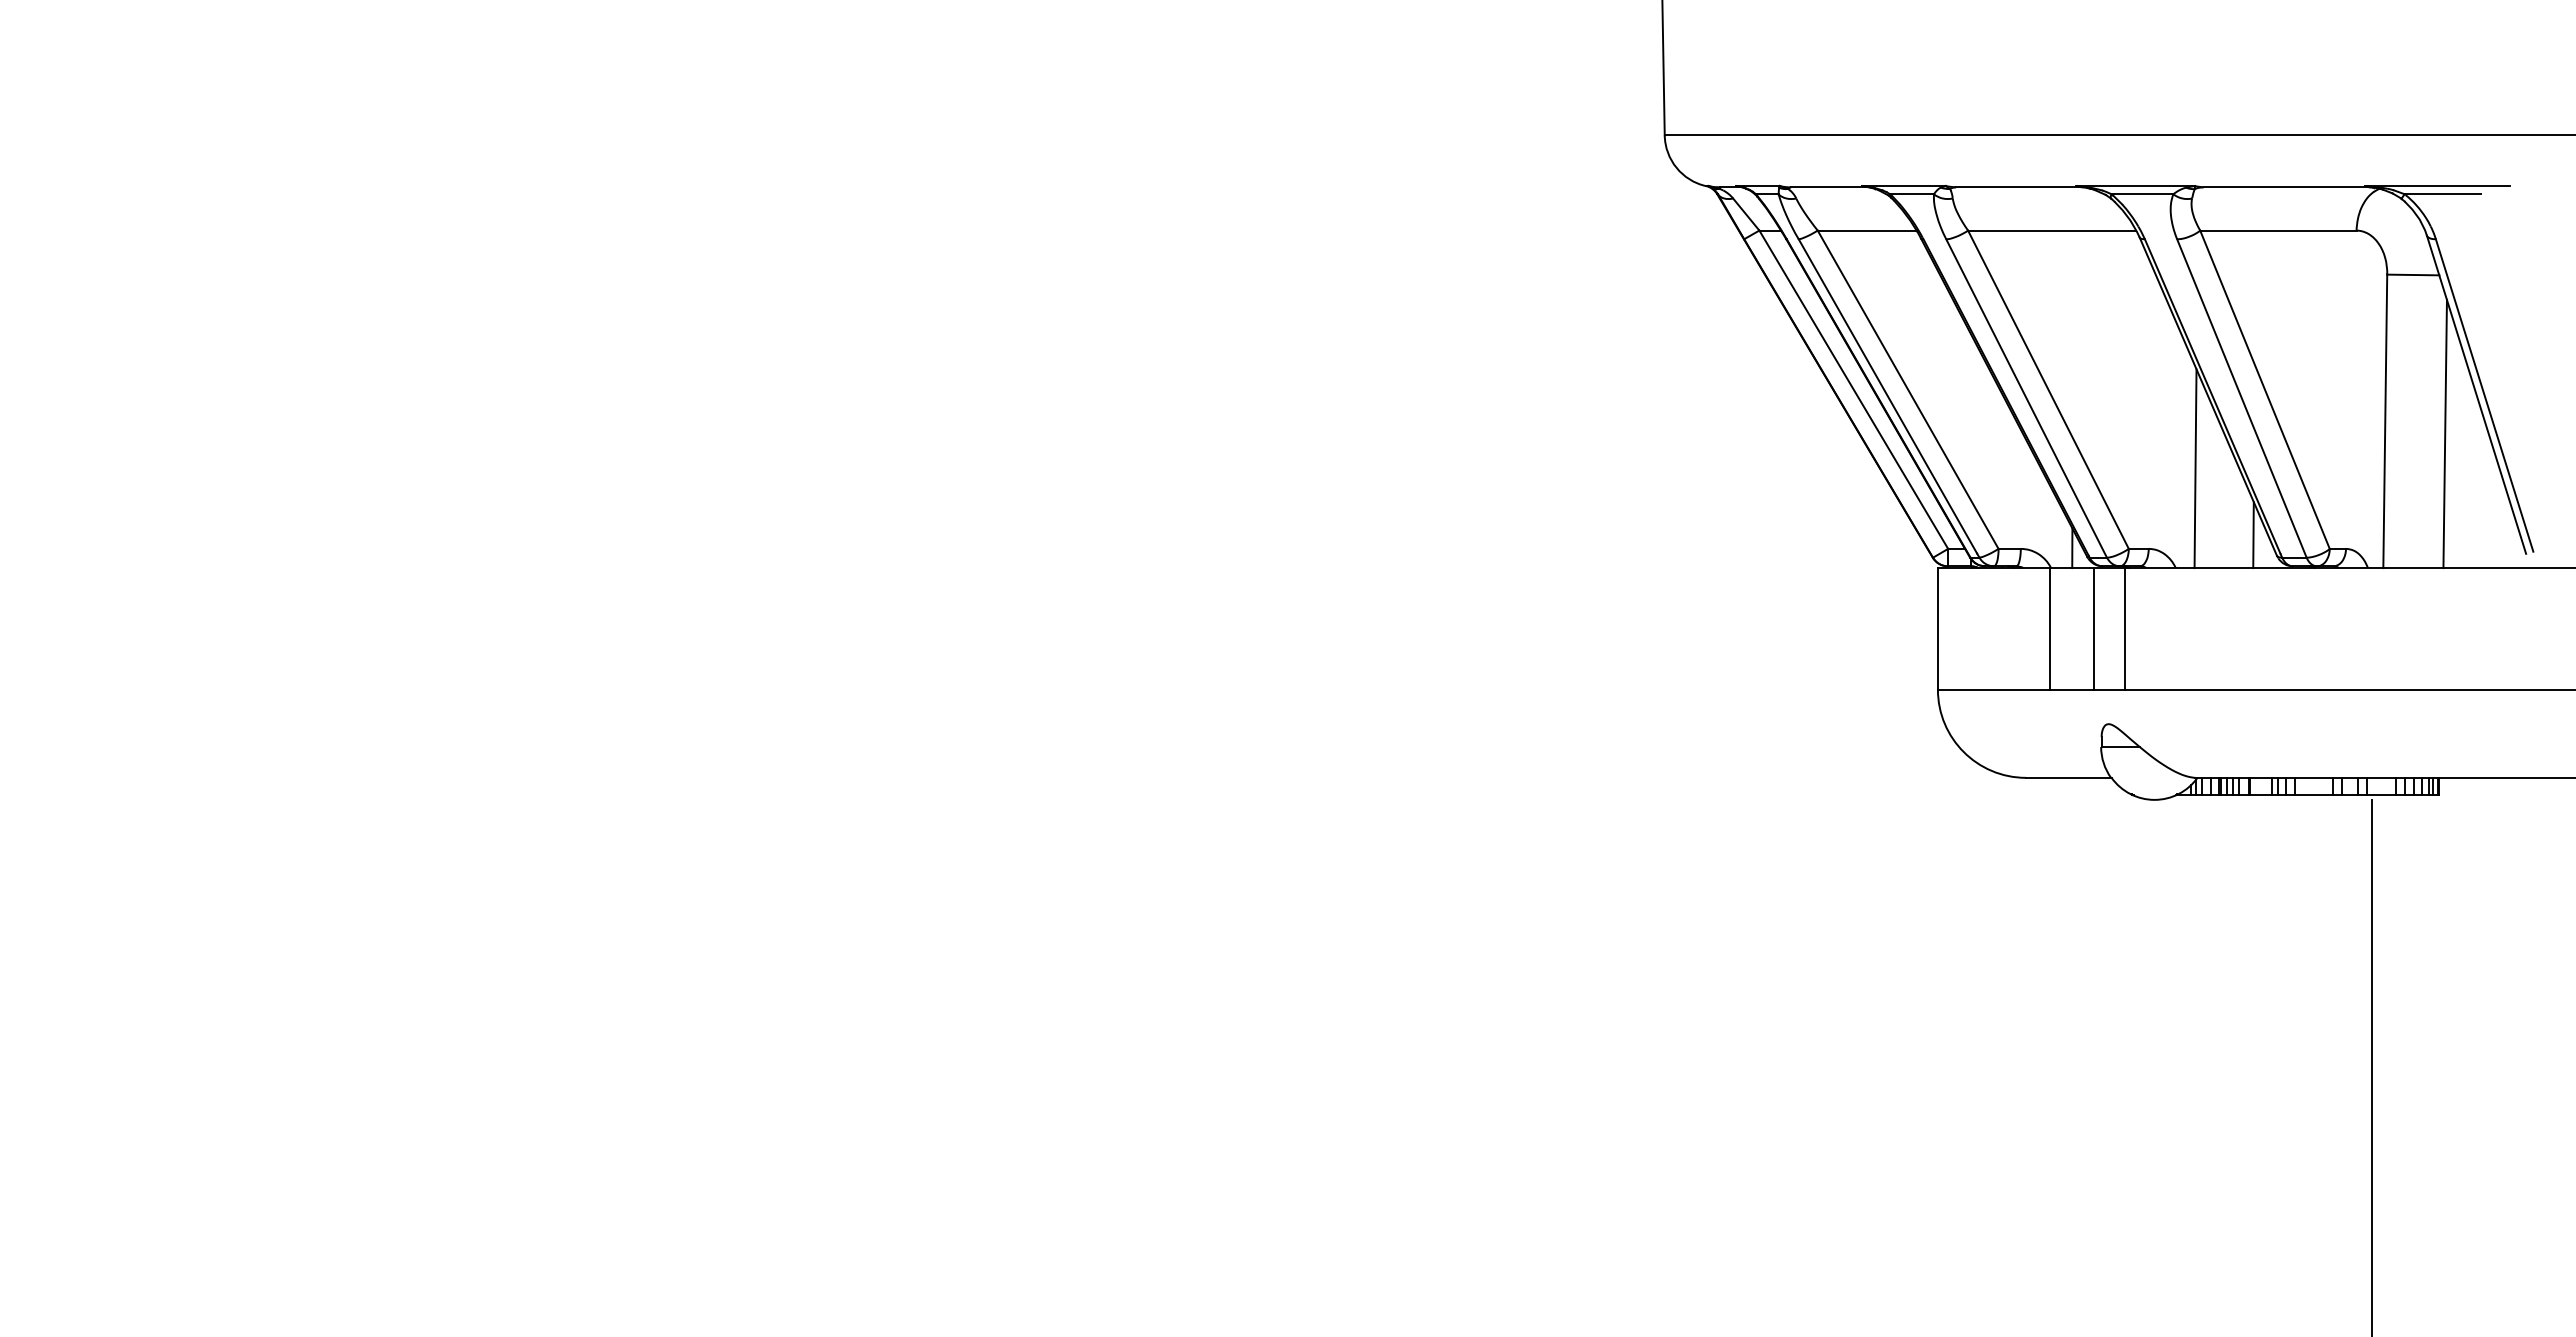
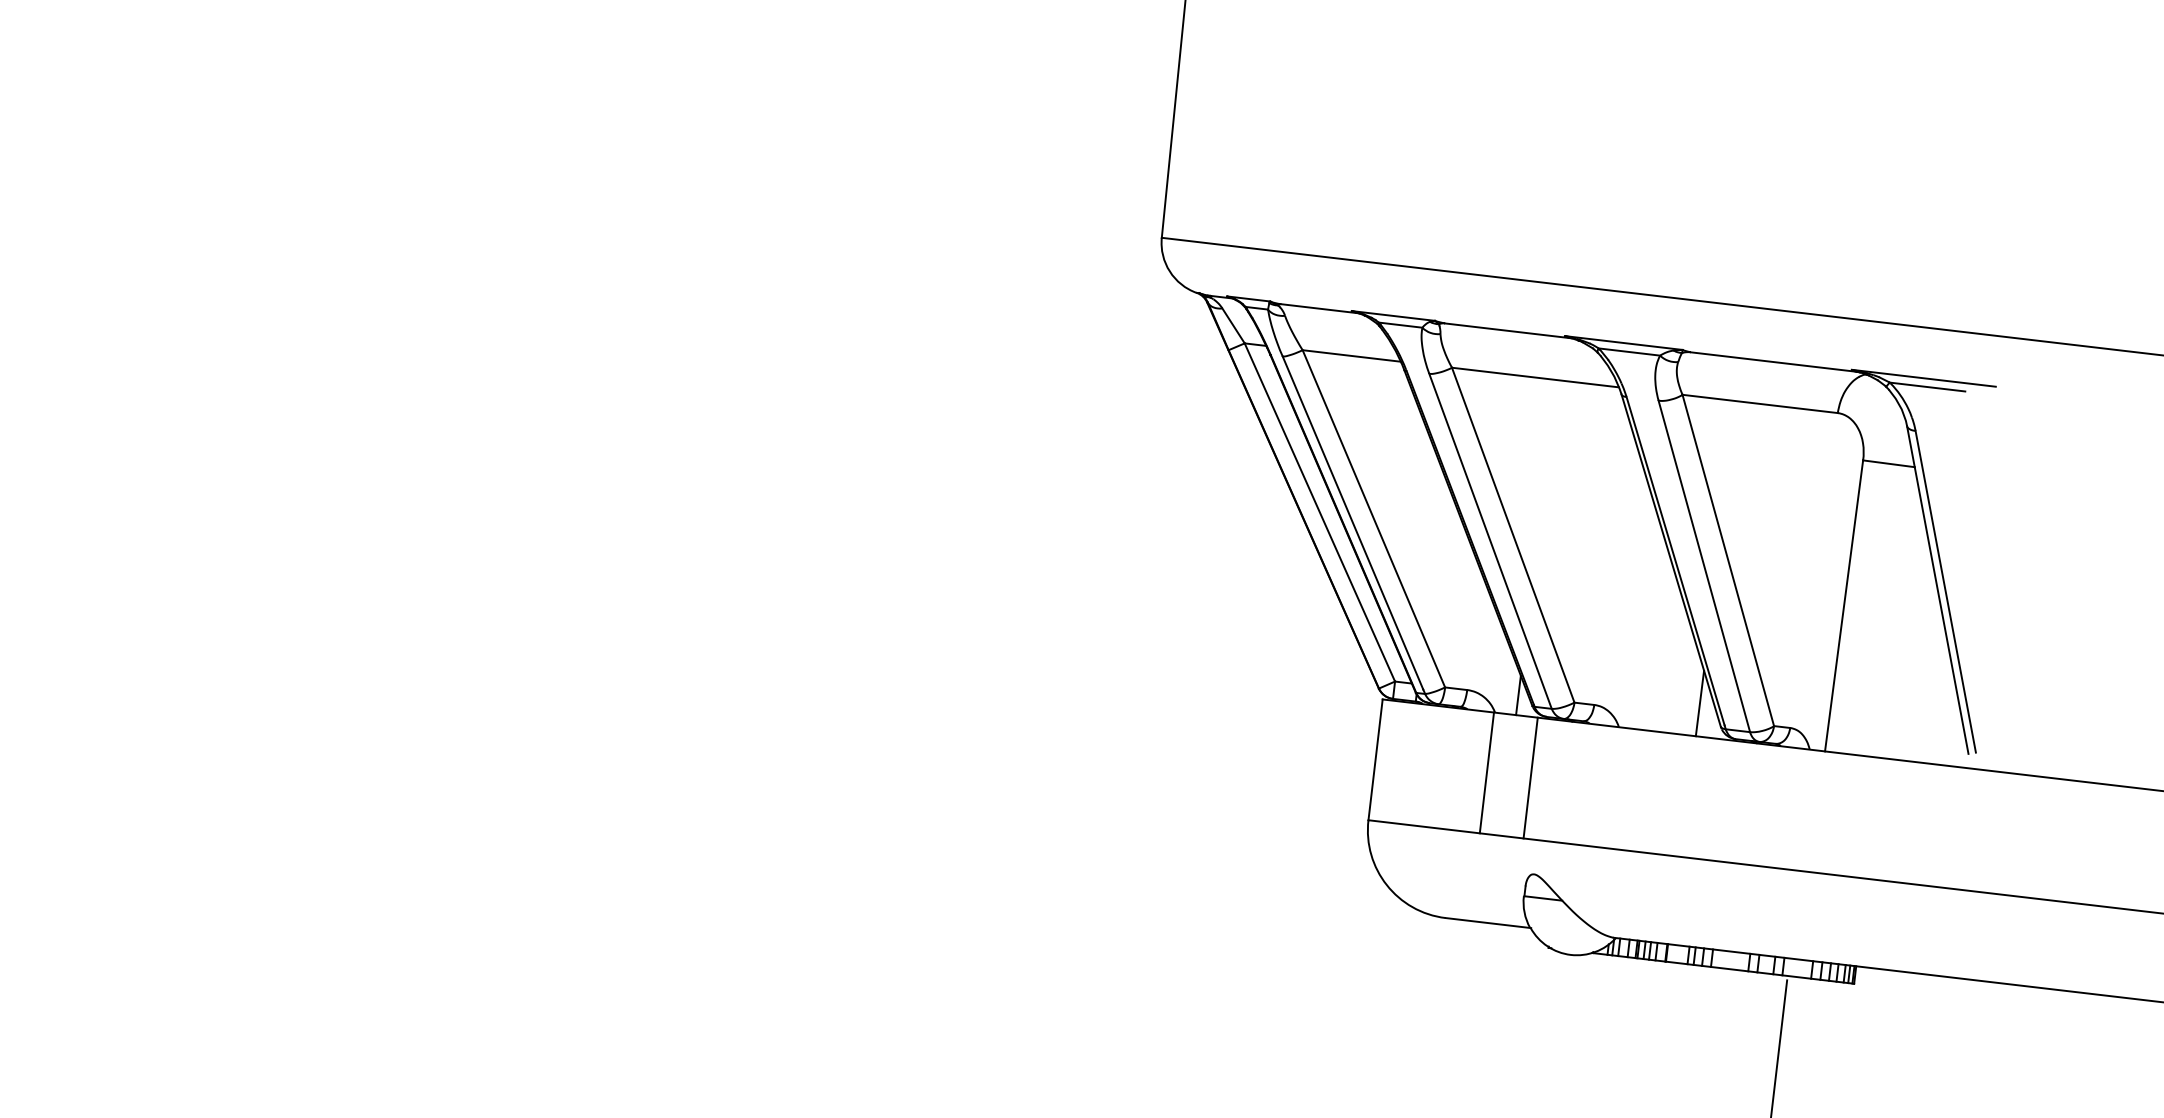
line: (2444, 433) -> (1901, 624), removed
line: (2195, 468) -> (1650, 630), removed
line: (2125, 628) -> (1561, 781), removed

